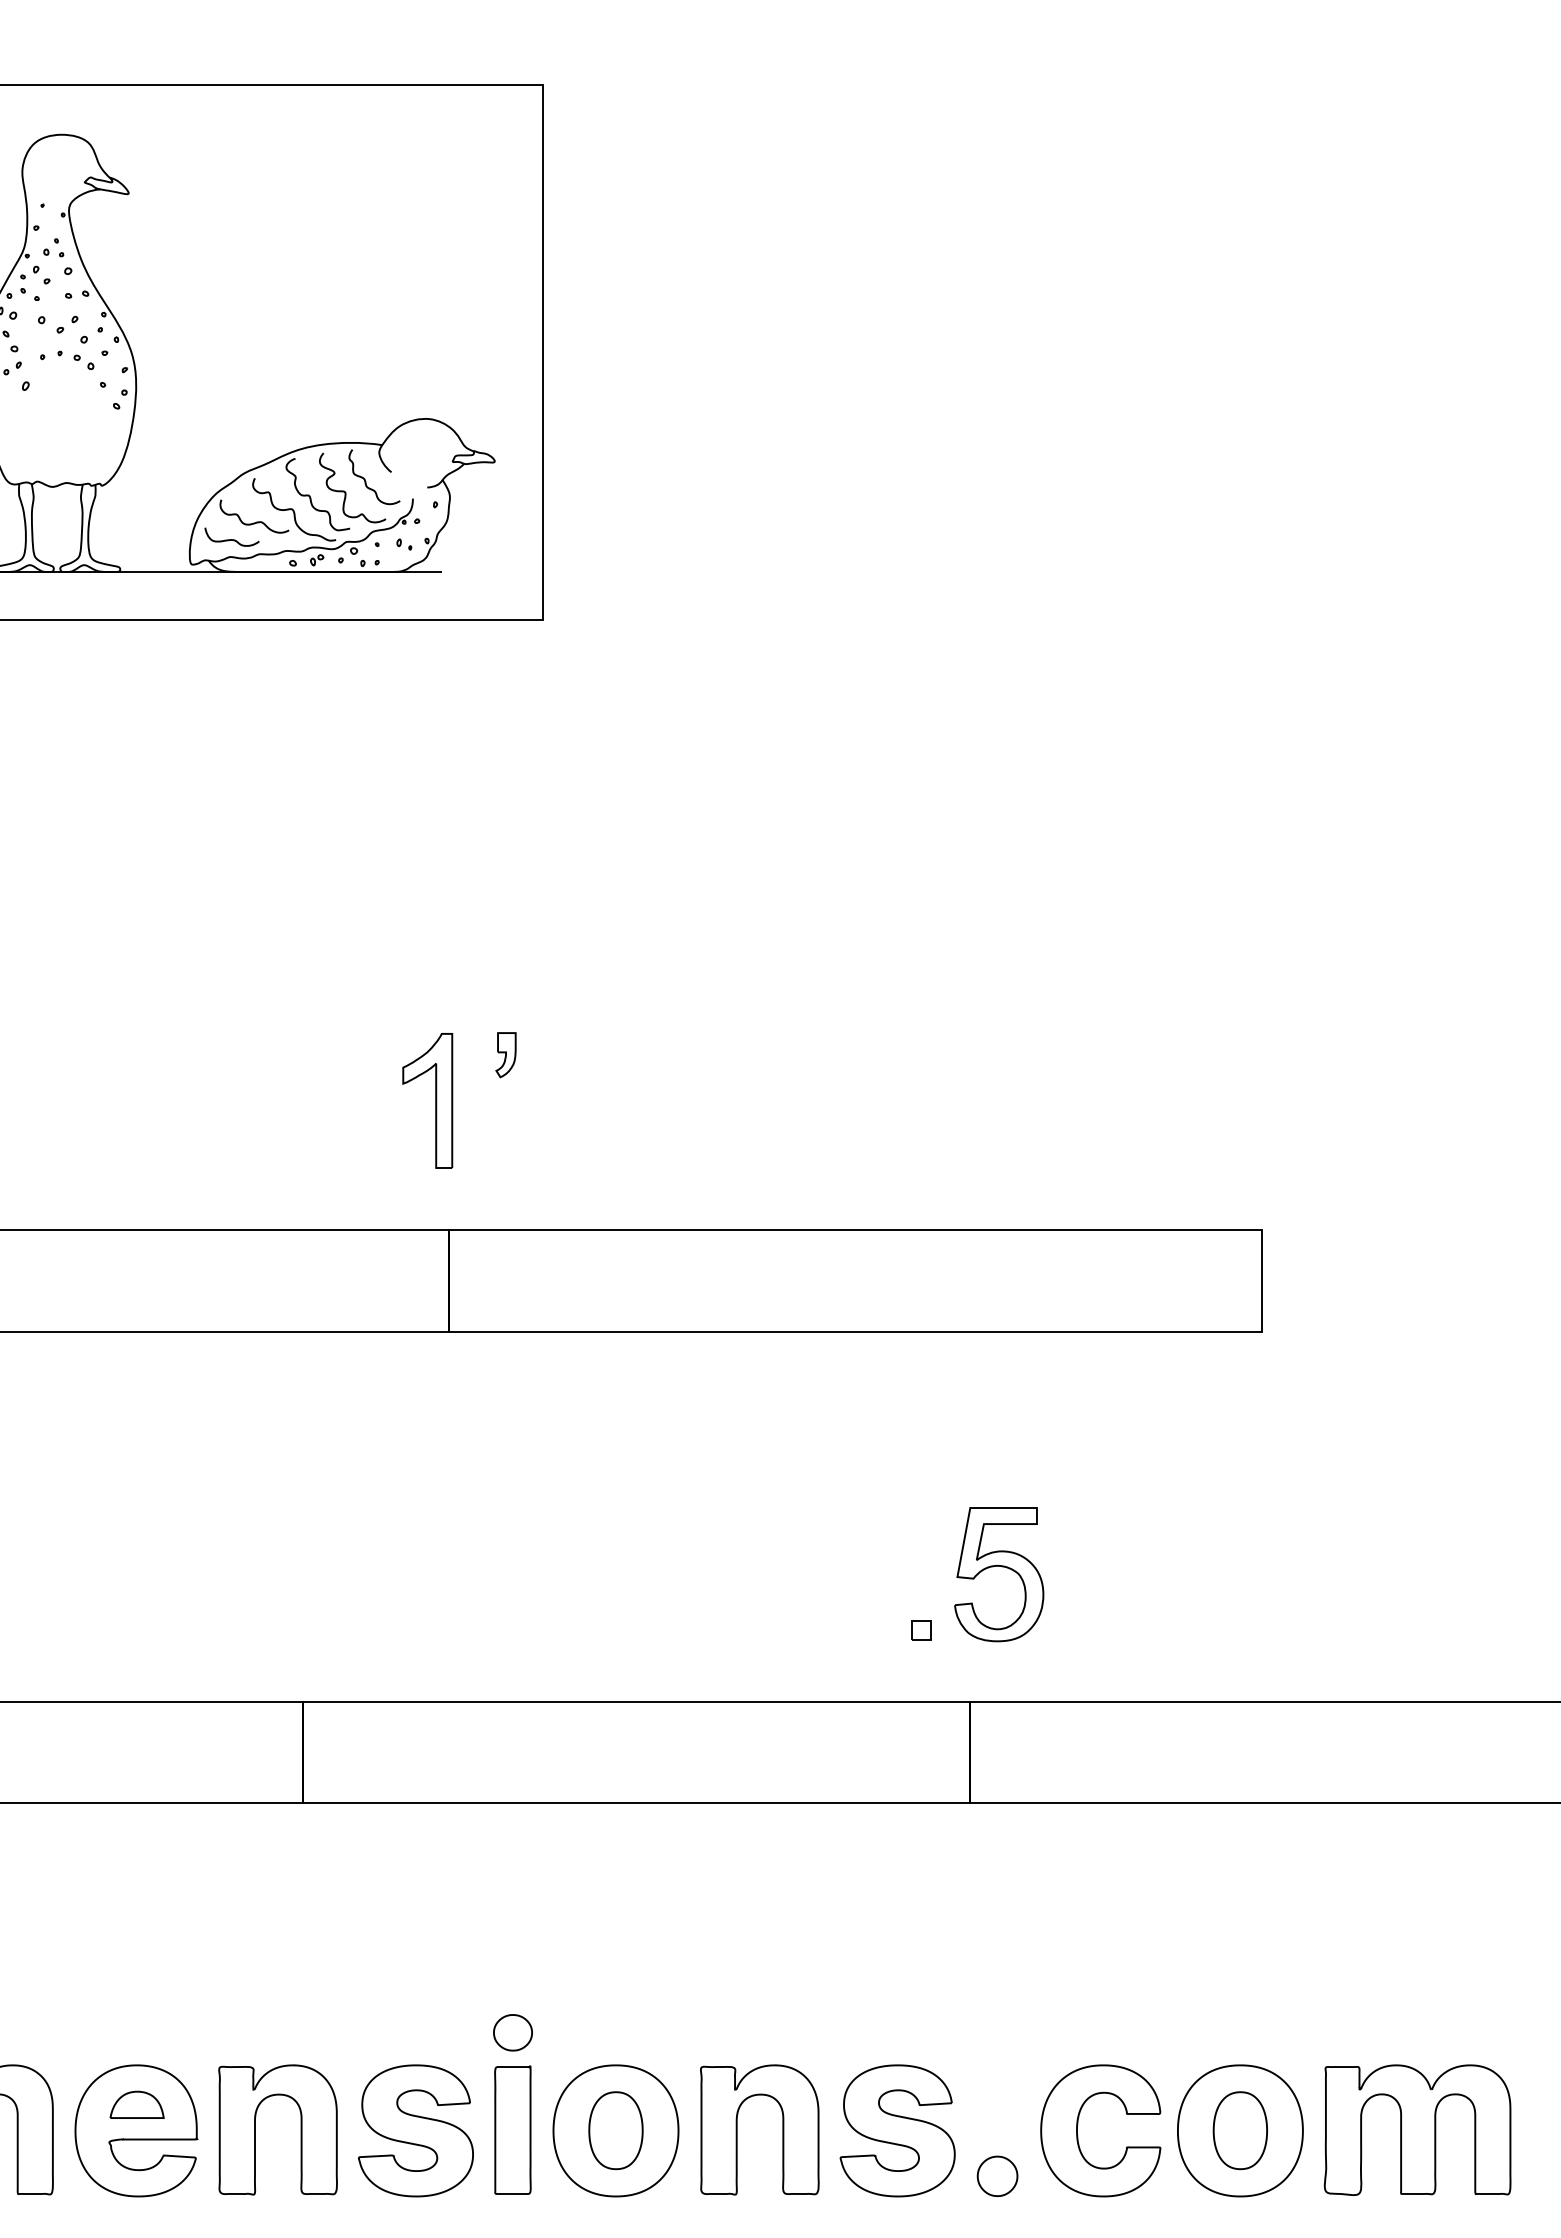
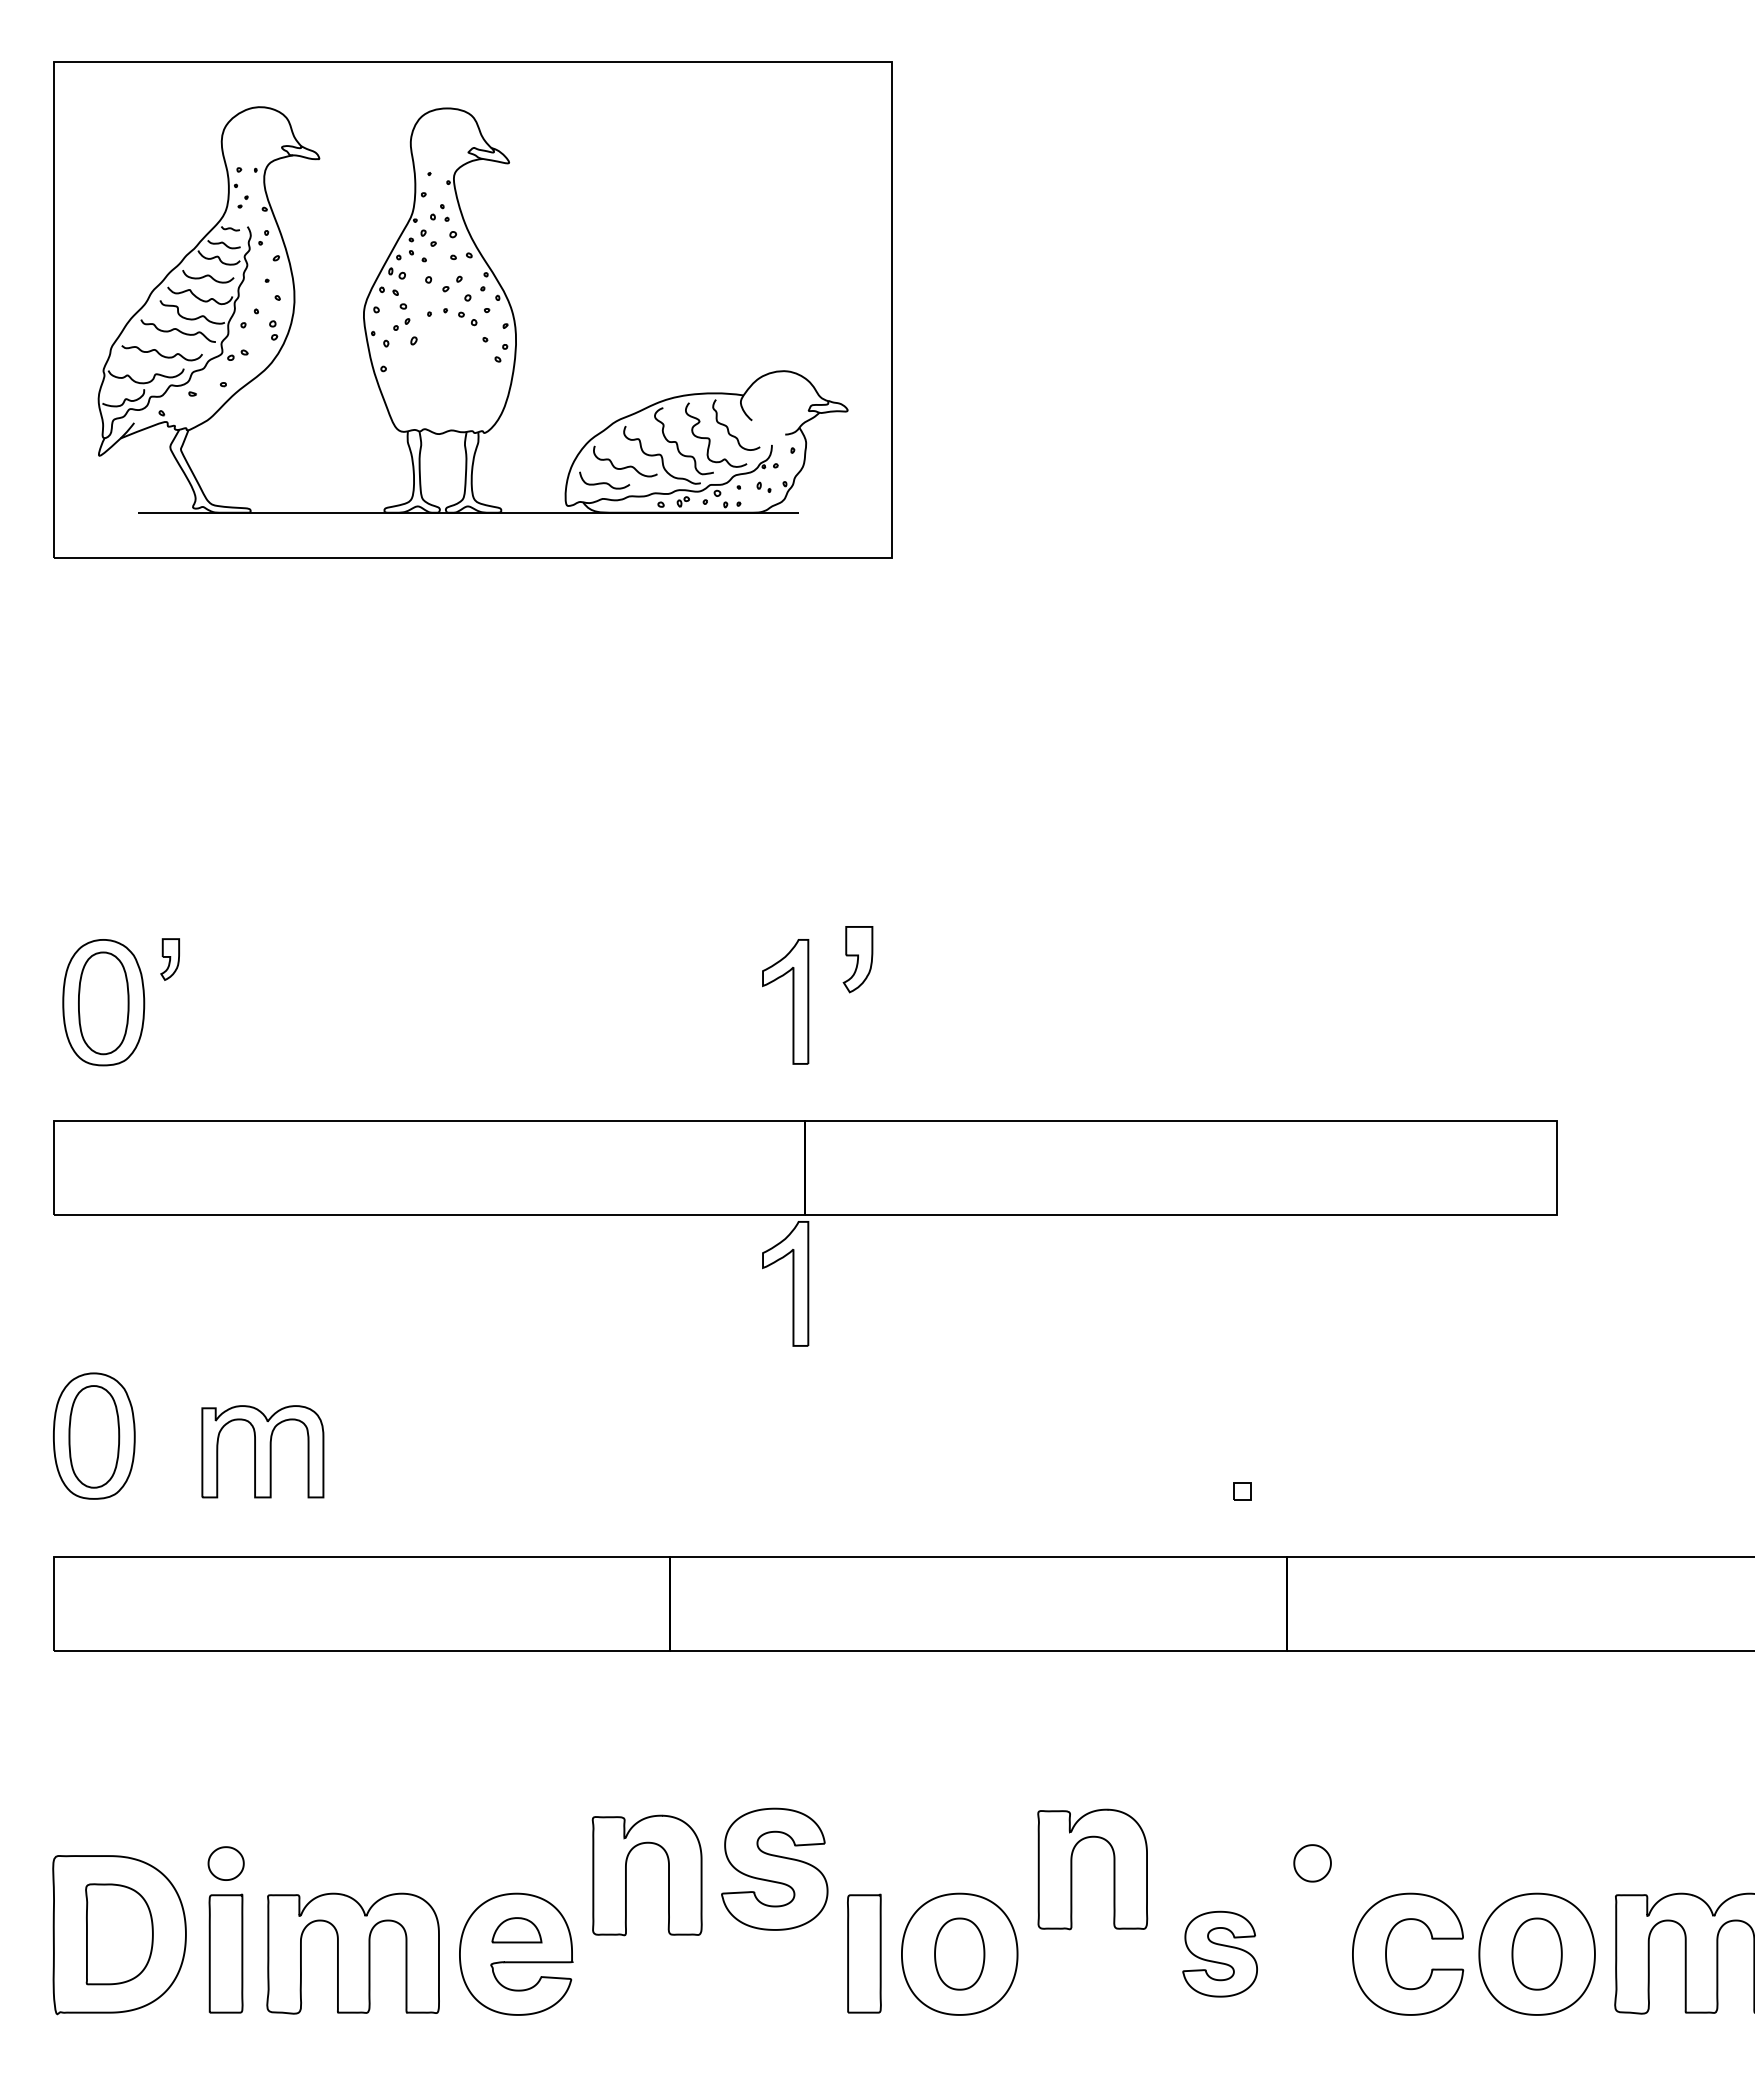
part: (505, 1055) -> (857, 959), size x1.6
part: (435, 1405) -> (792, 1283), added
part: (998, 1566) -> (1313, 1432), removed
part: (513, 2032) -> (864, 1863), removed
part: (255, 2130) -> (626, 1875), moved
part: (415, 2130) -> (774, 1868), moved
part: (737, 2130) -> (1072, 1869), moved
part: (896, 2130) -> (1219, 1953), size x0.7
part: (997, 2176) -> (1312, 1863), moved

